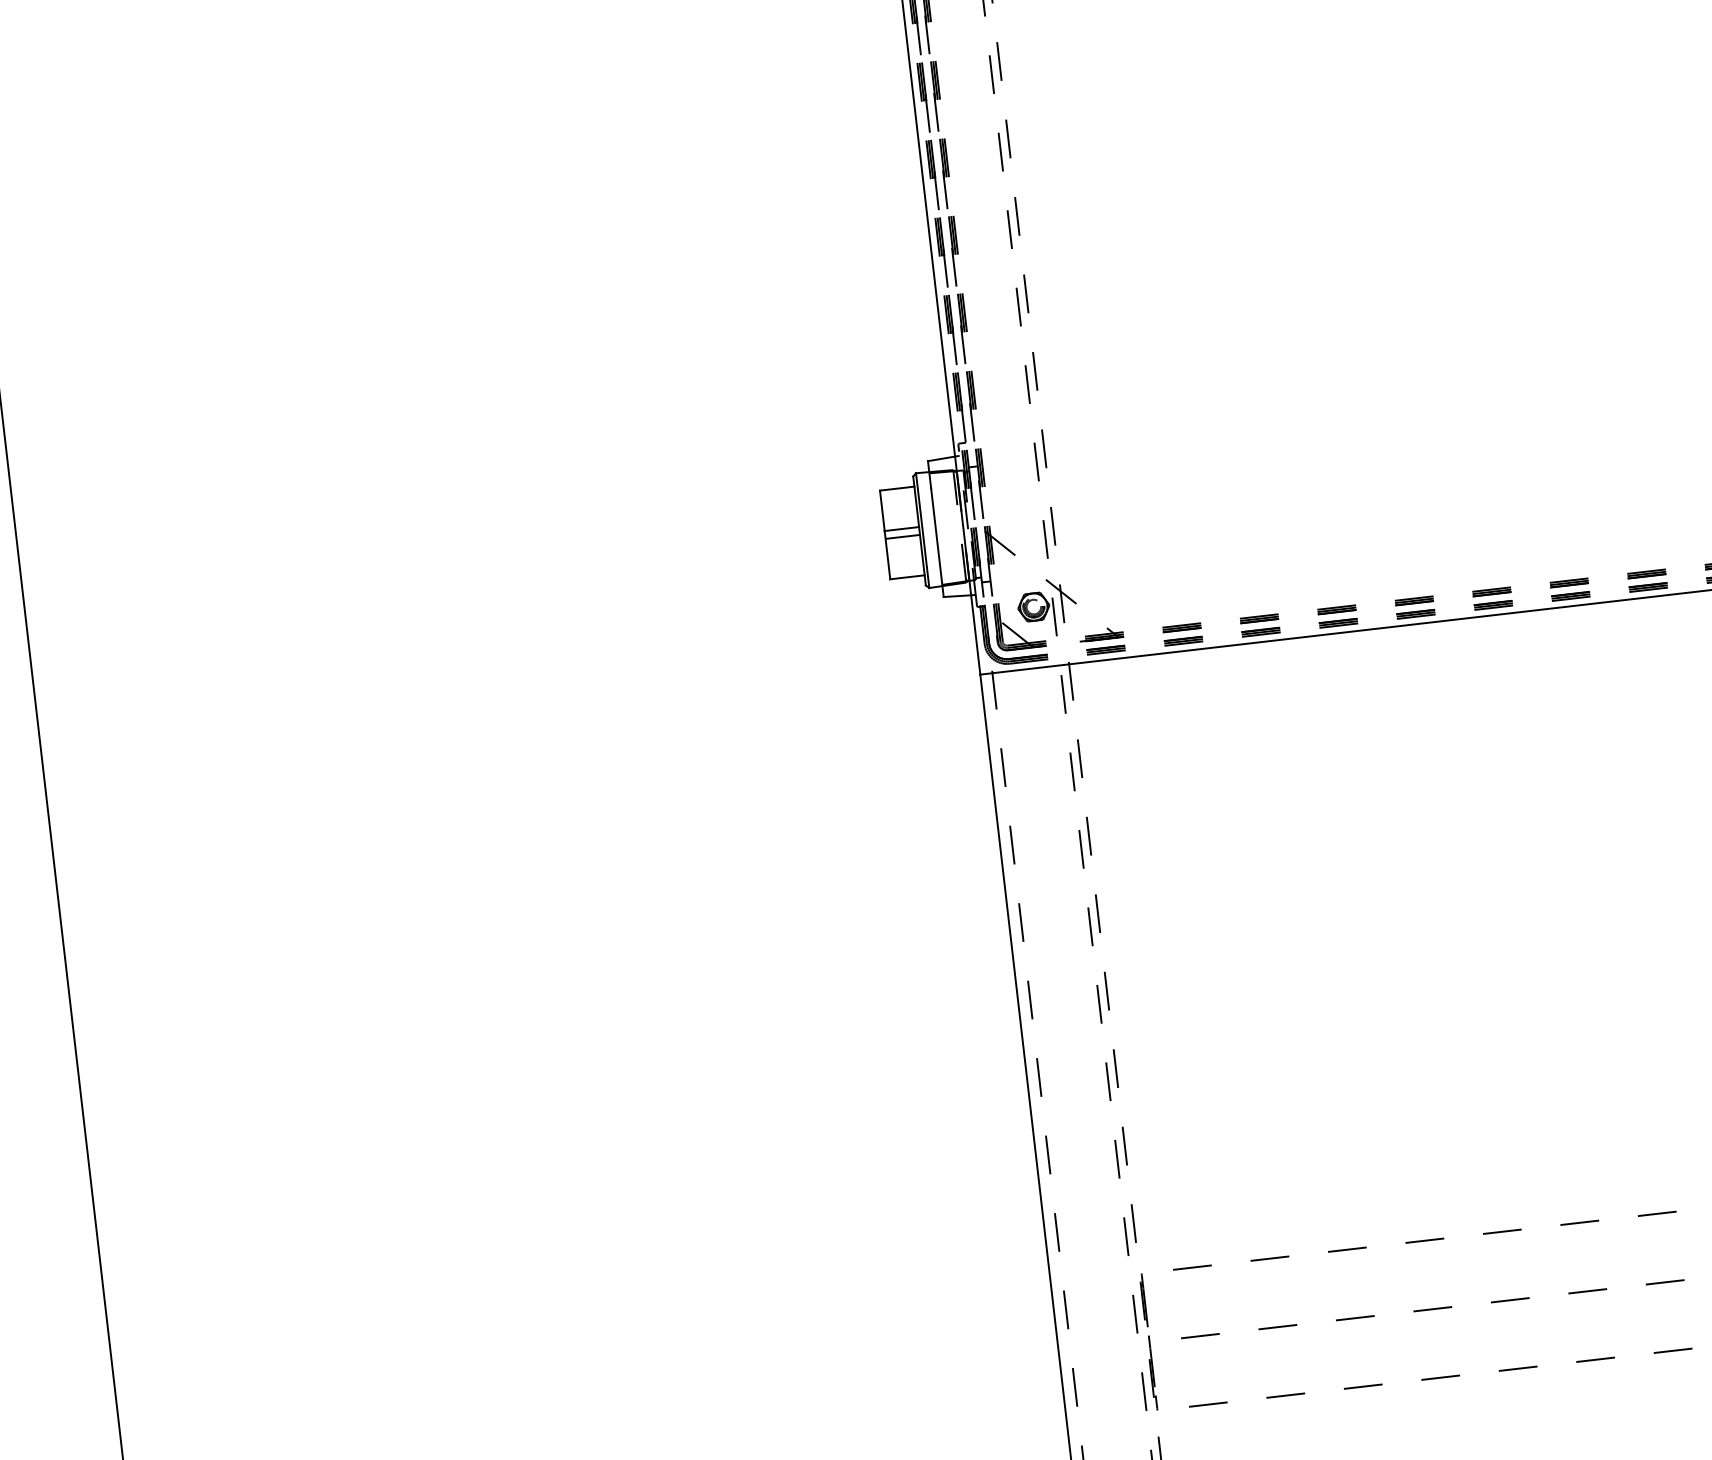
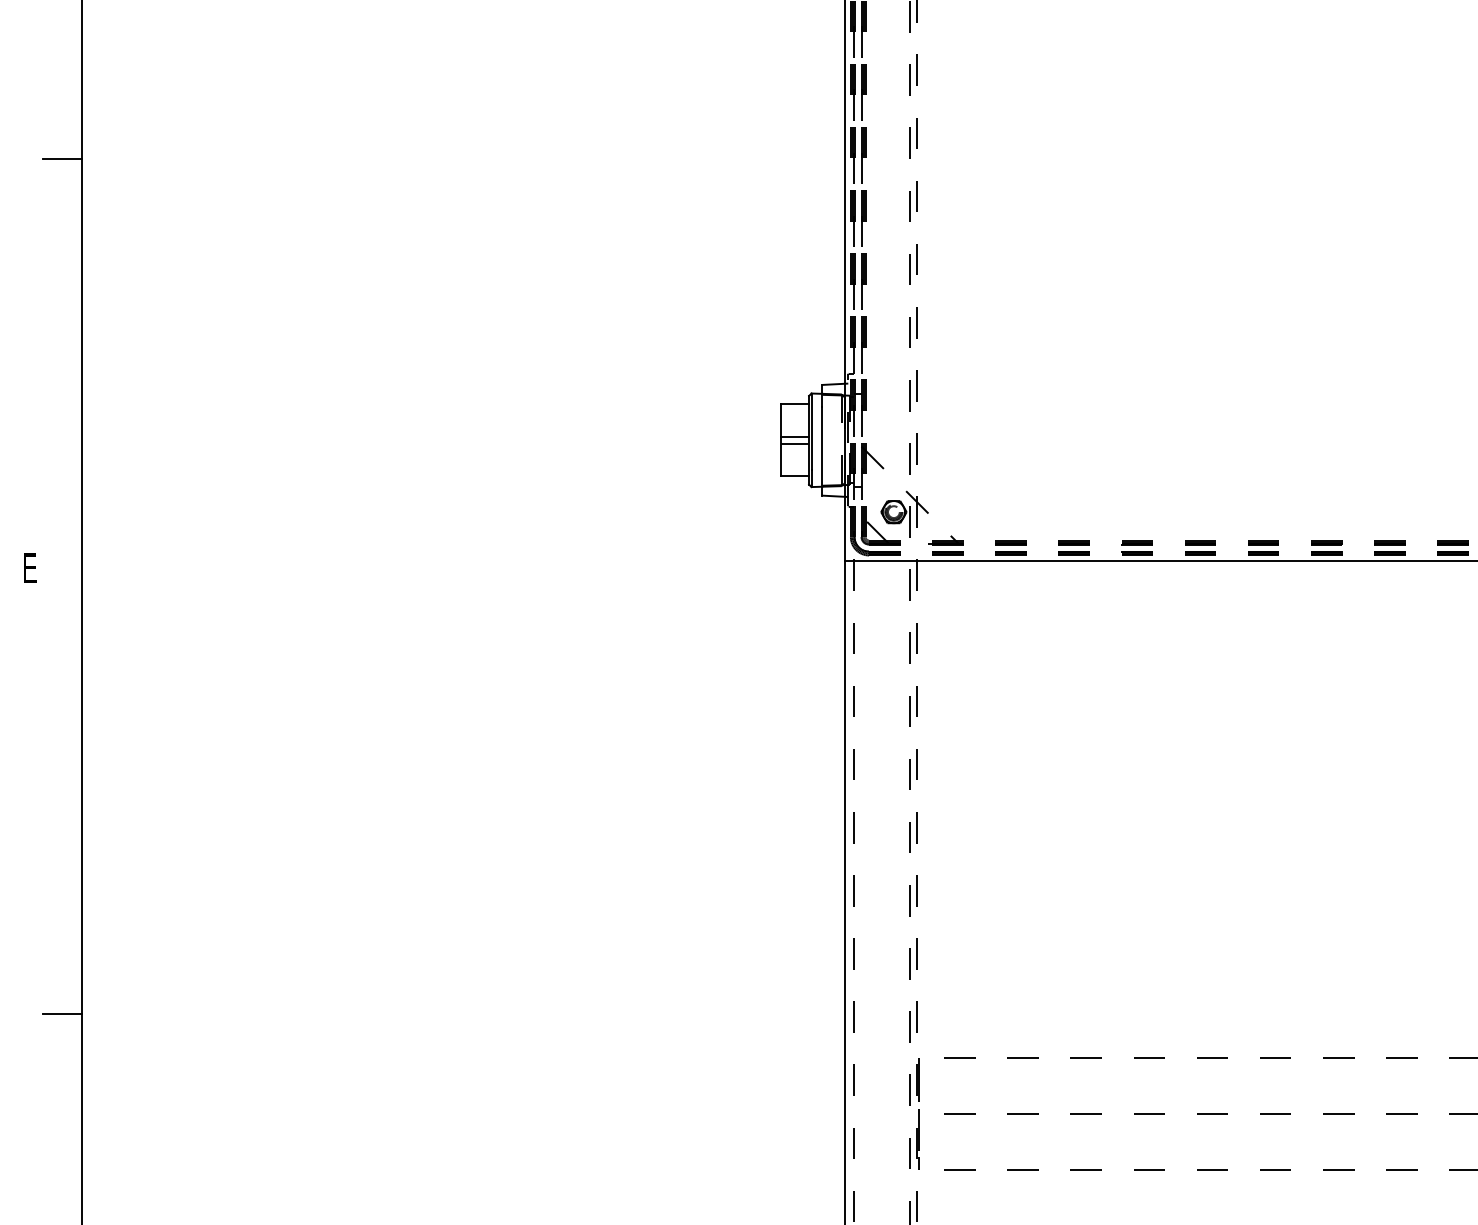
line: (84, 1340) -> (62, 1013), added

